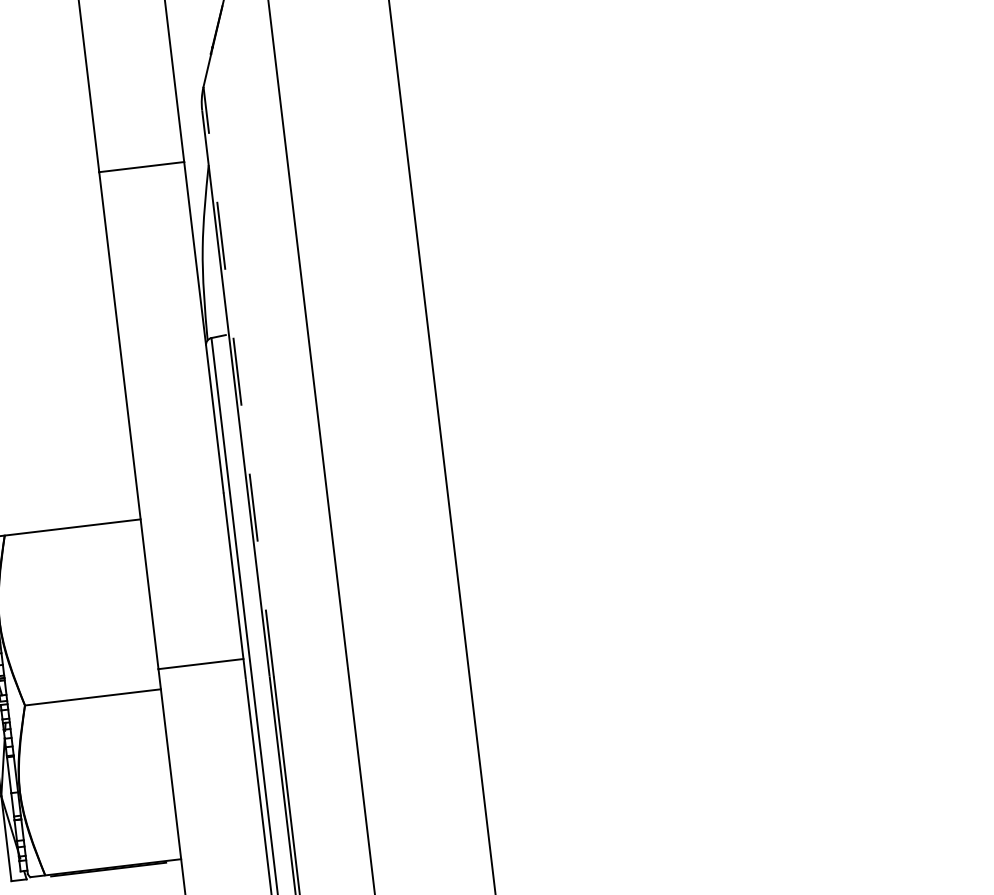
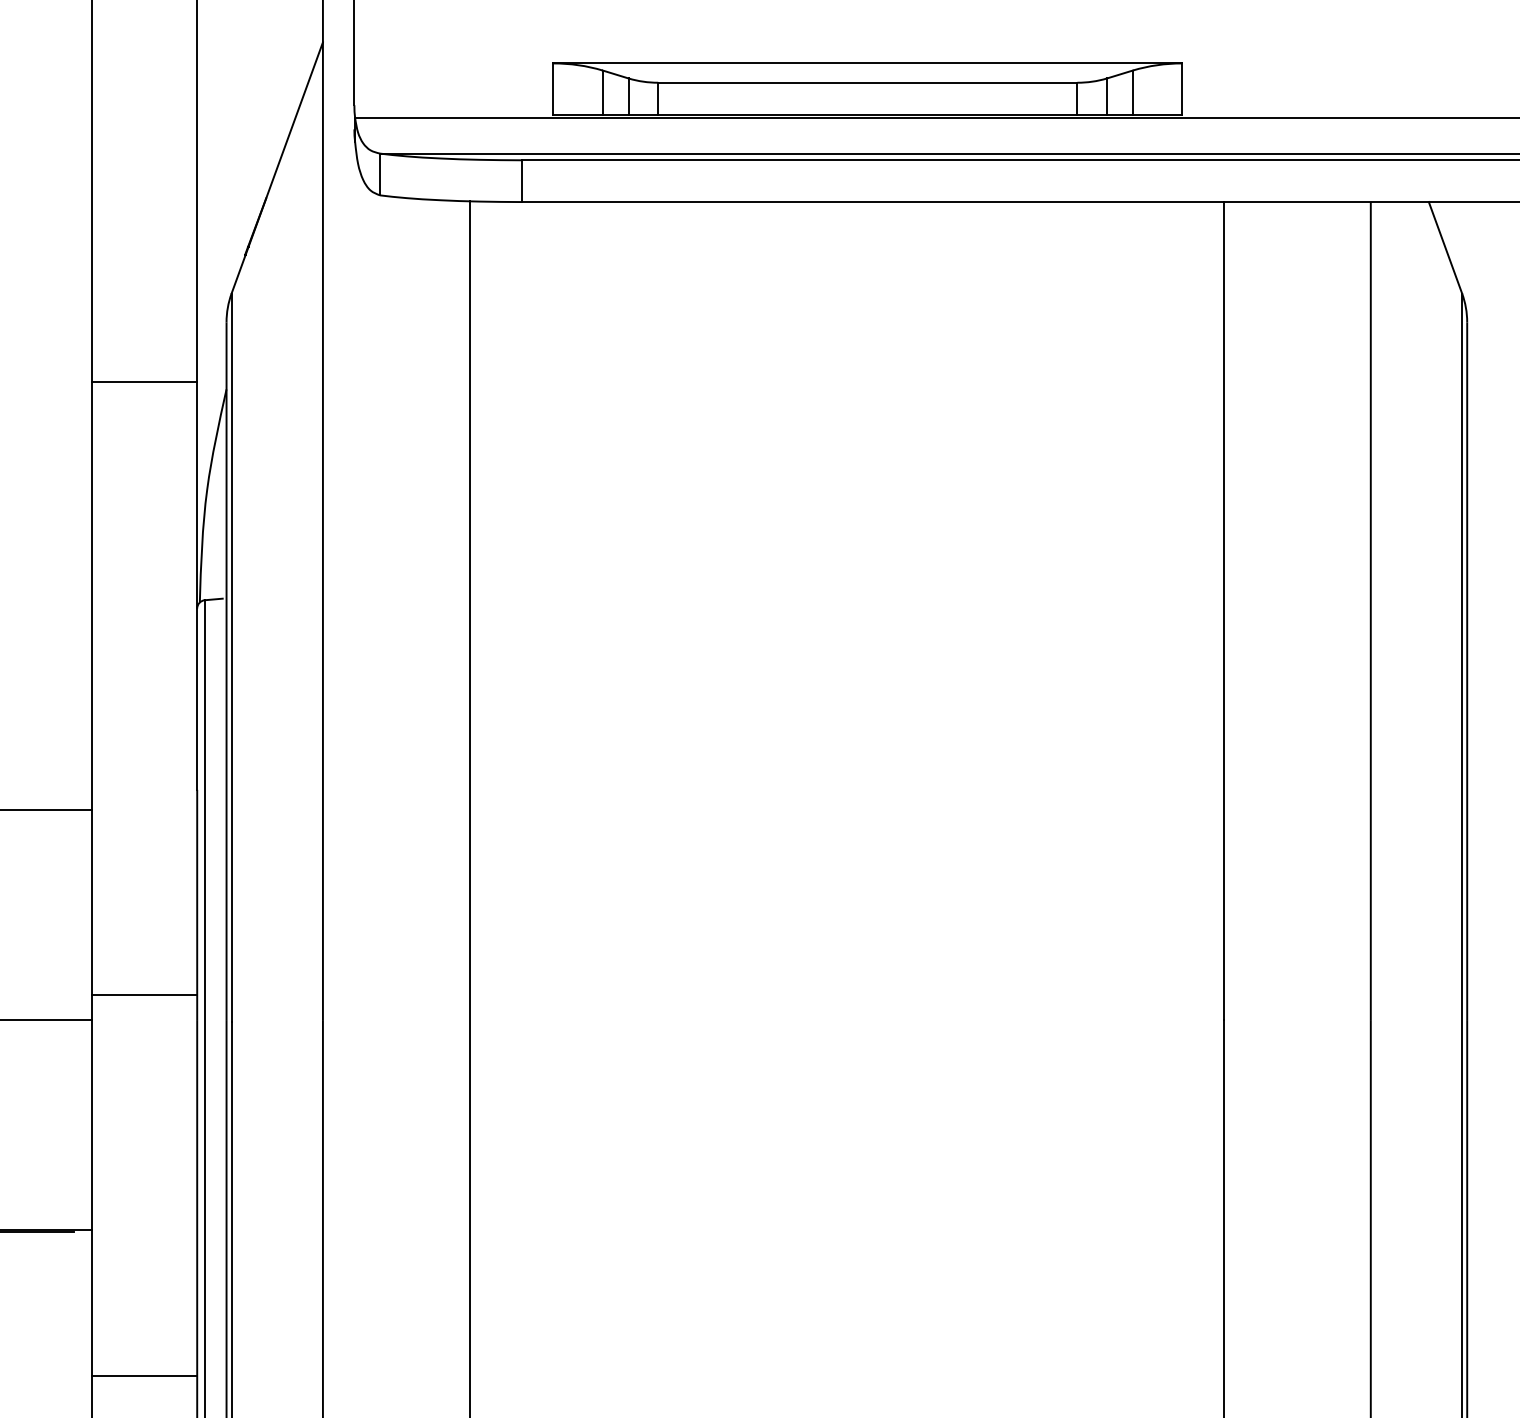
line: (238, 381) -> (231, 657), dashed -> solid

